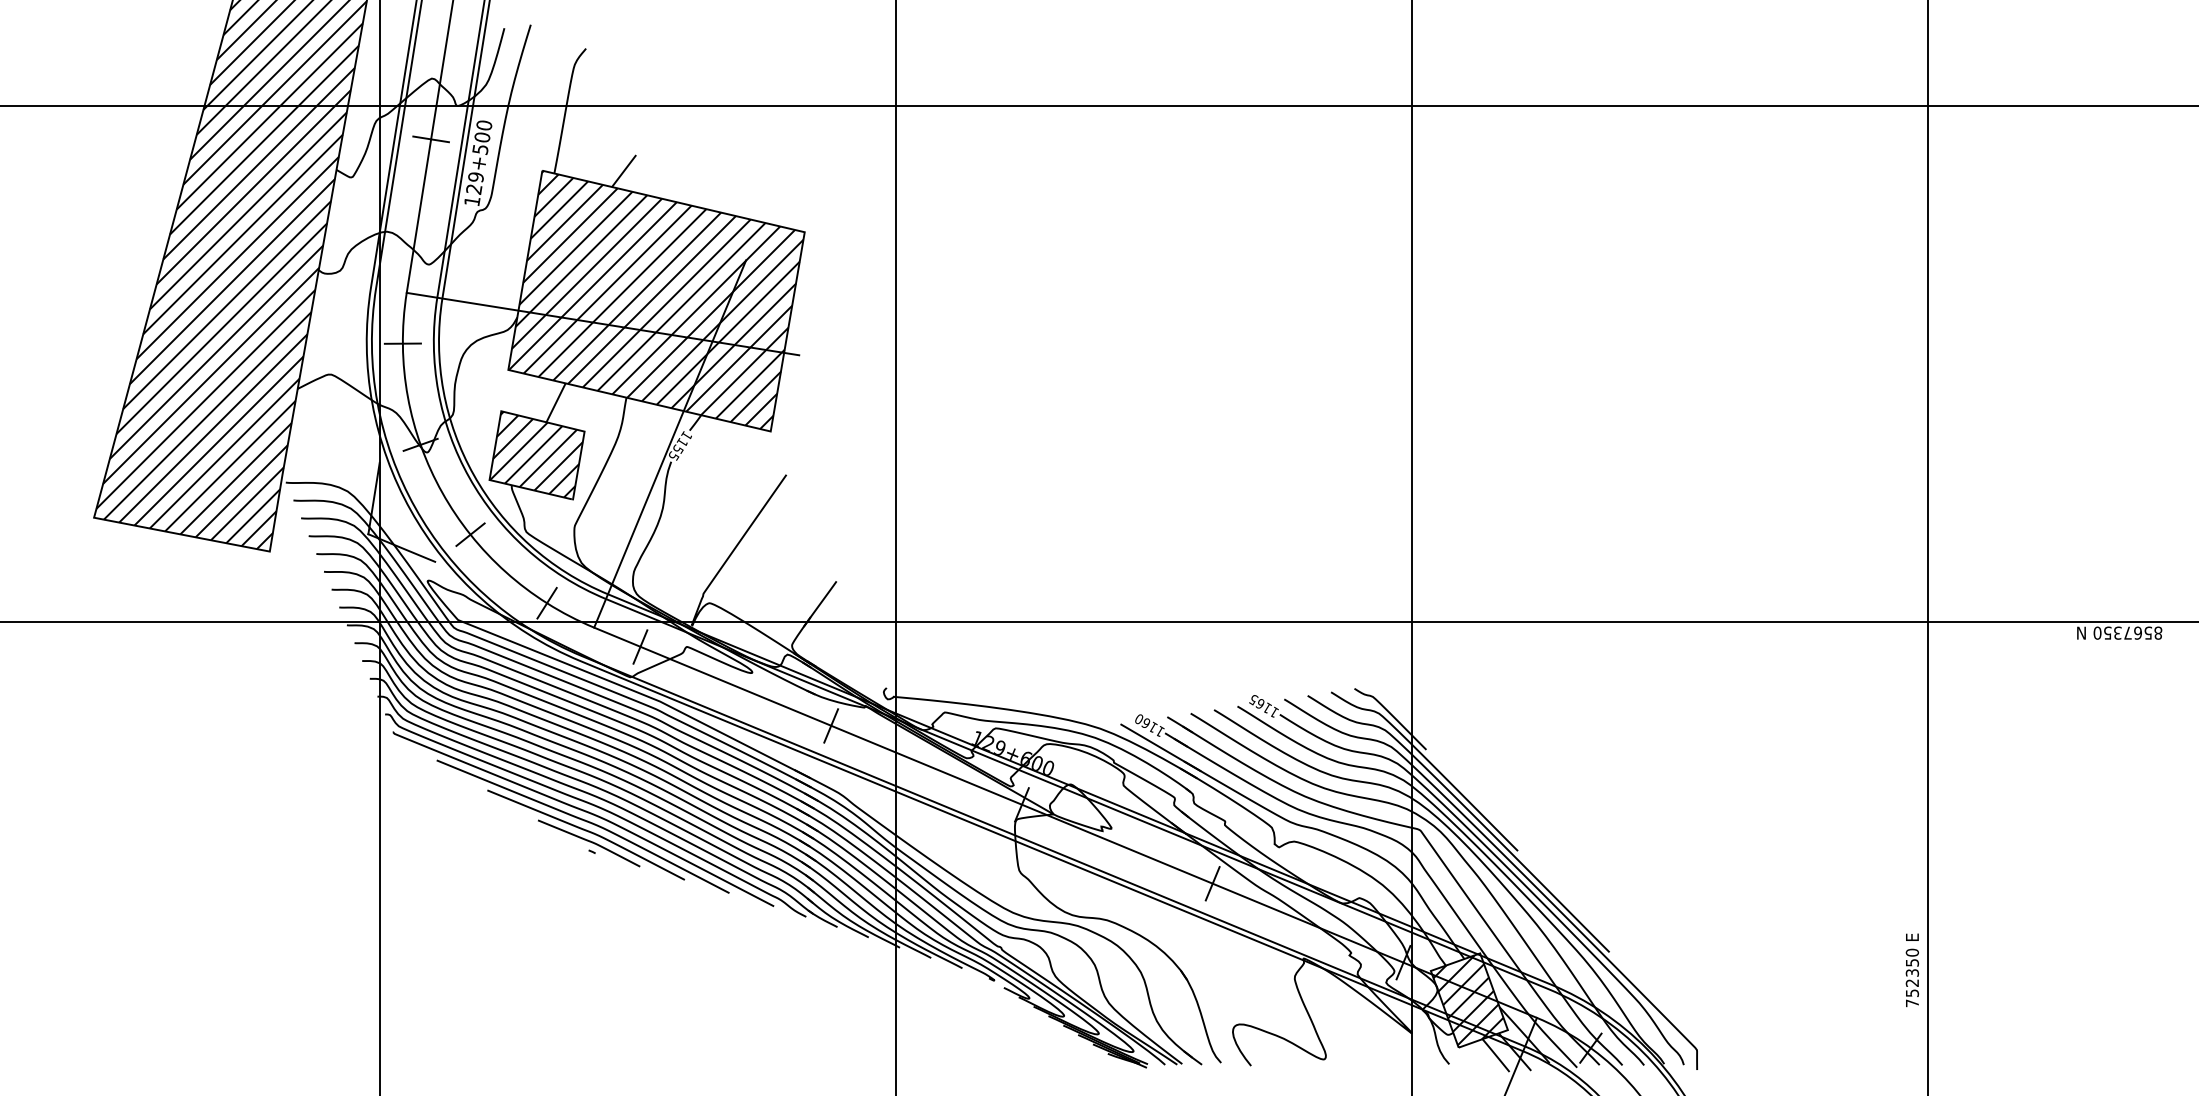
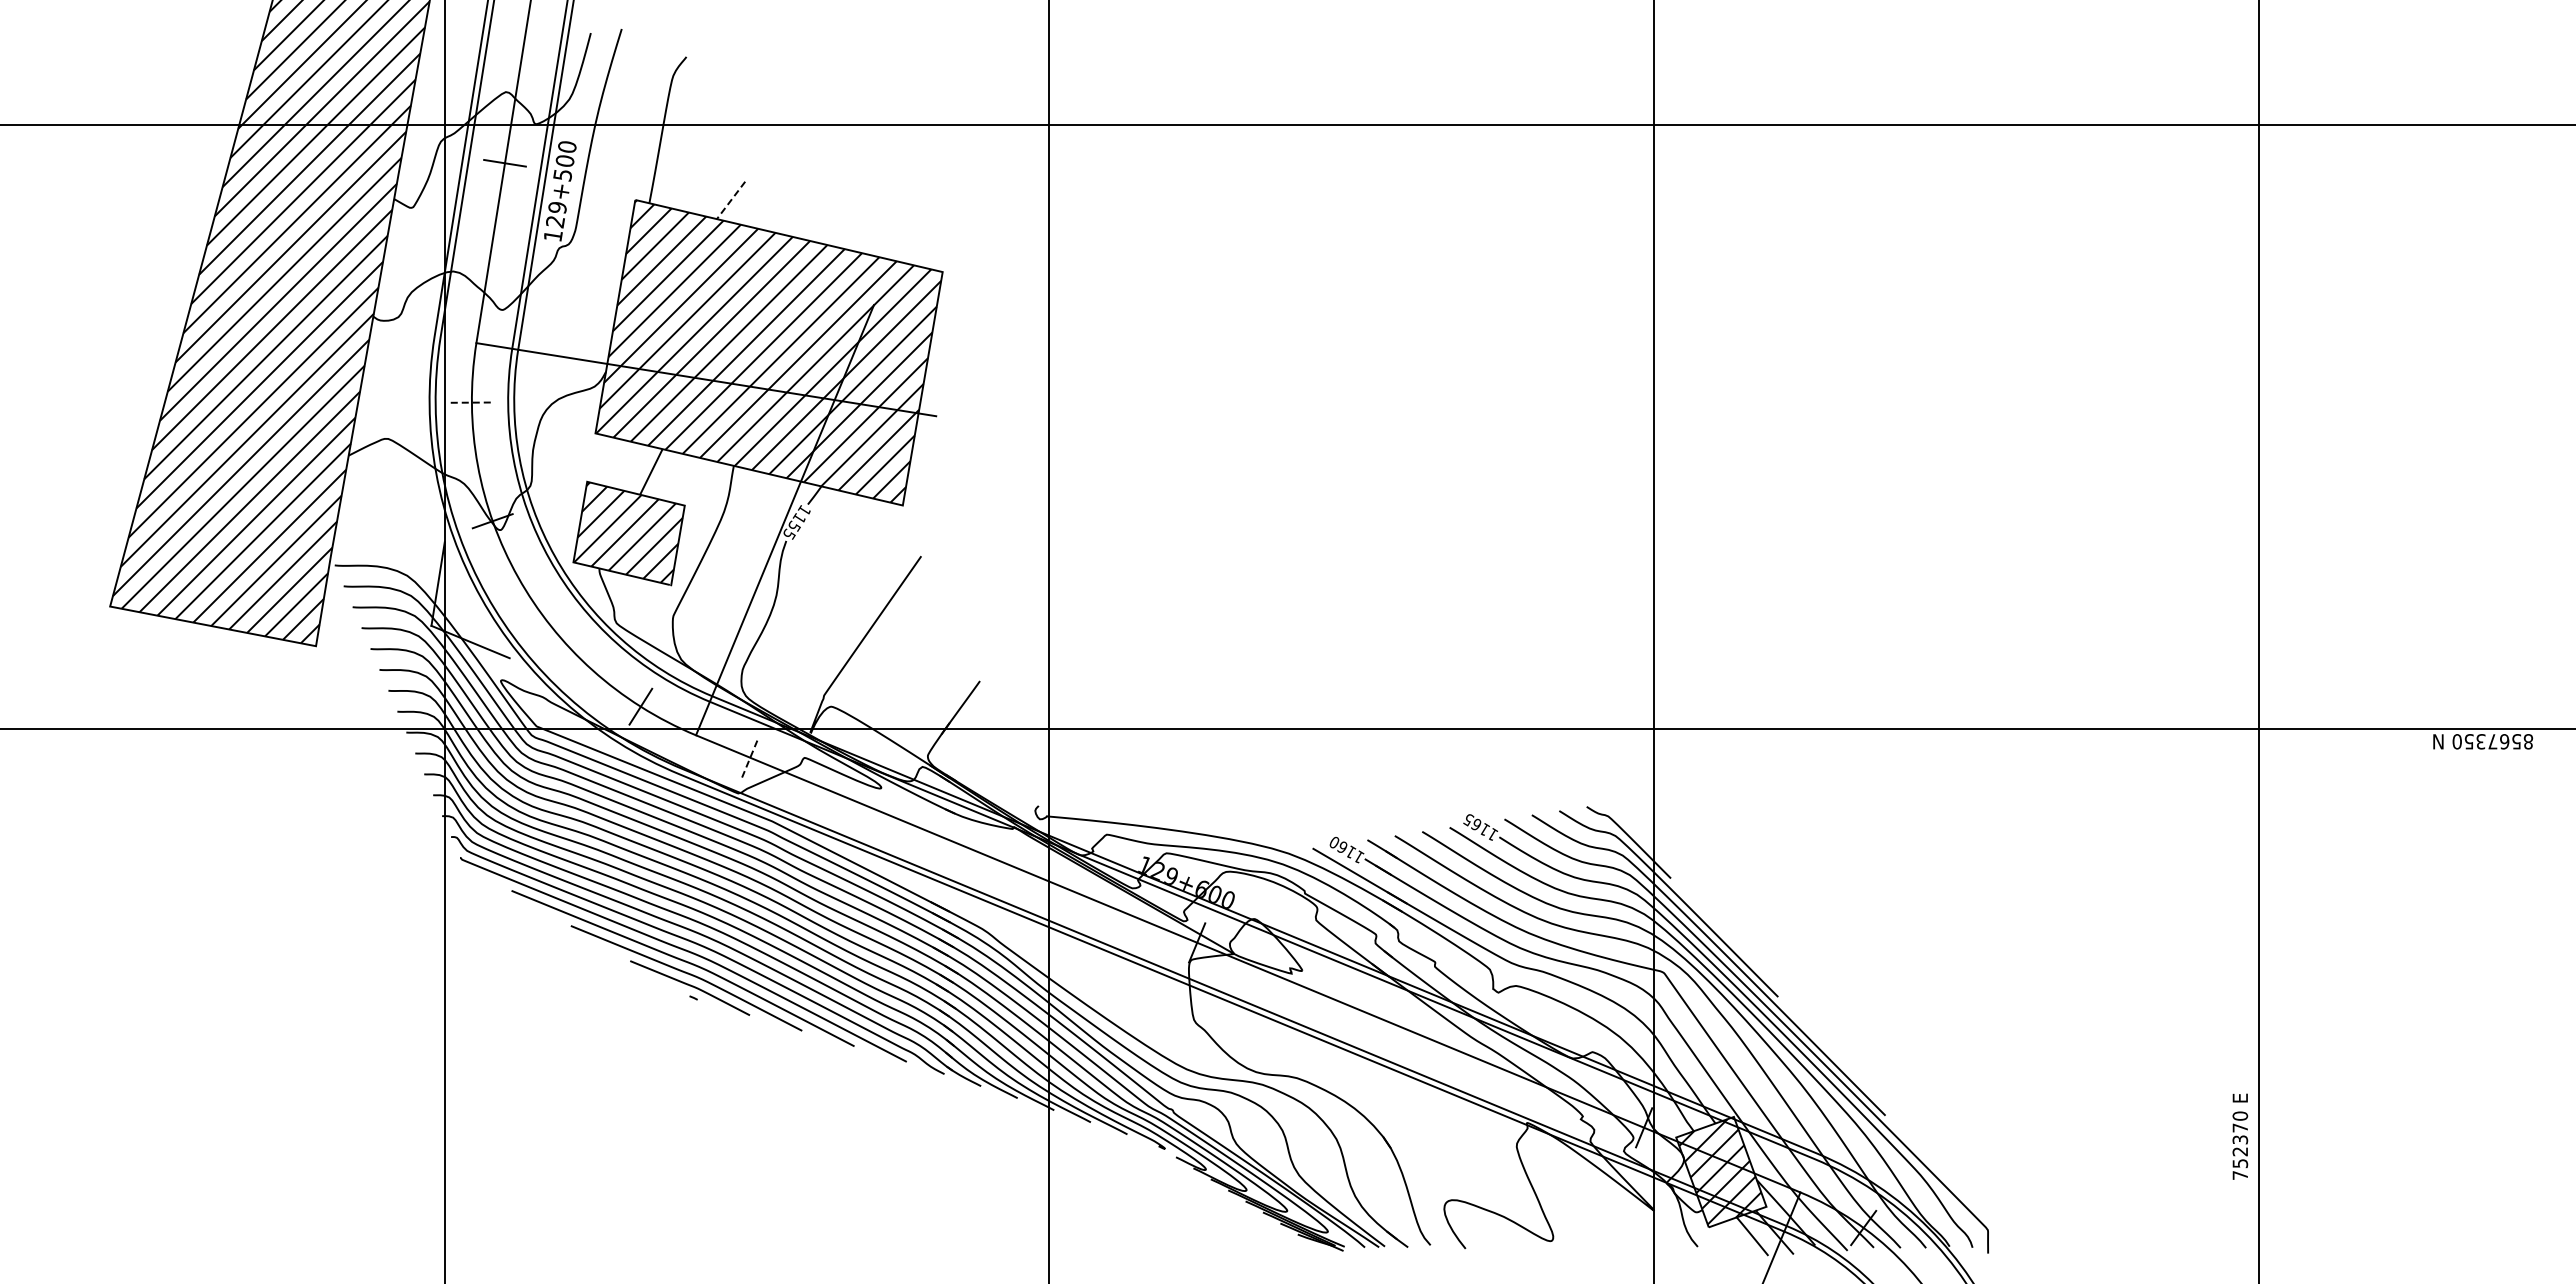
line: (623, 171) -> (730, 200), solid -> dashed
line: (403, 343) -> (472, 402), solid -> dashed
line: (469, 534) -> (550, 626), removed
line: (640, 646) -> (750, 757), solid -> dashed
line: (831, 725) -> (973, 850), removed
line: (1212, 883) -> (1420, 1034), removed
text: (1912, 962) -> (2240, 1127), 752350 -> 752370

